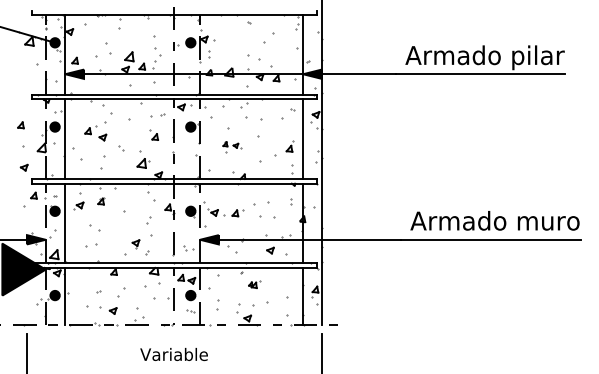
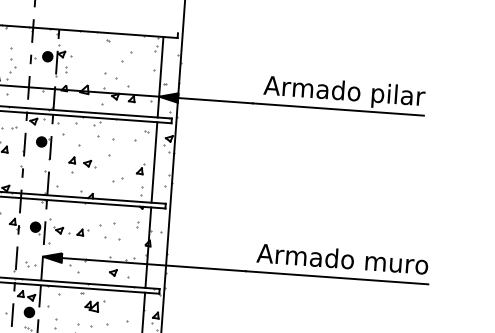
part: (232, 147) -> (82, 165), size x1.43
part: (268, 158) -> (117, 179), size x0.62
part: (254, 284) -> (94, 305), size x1.67

